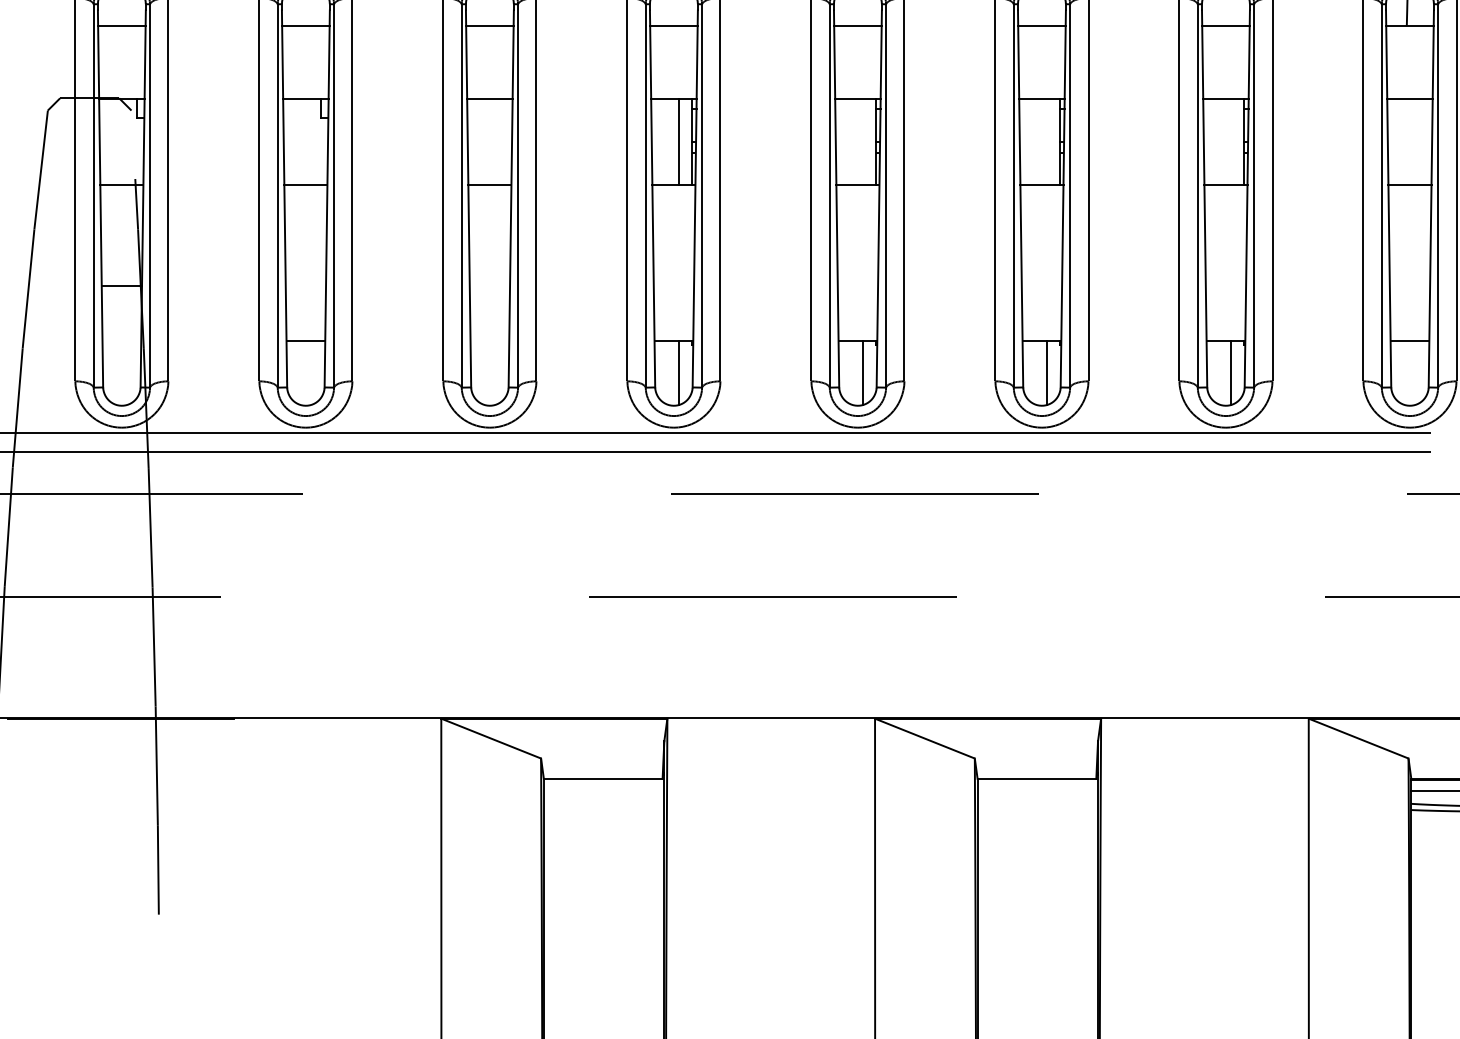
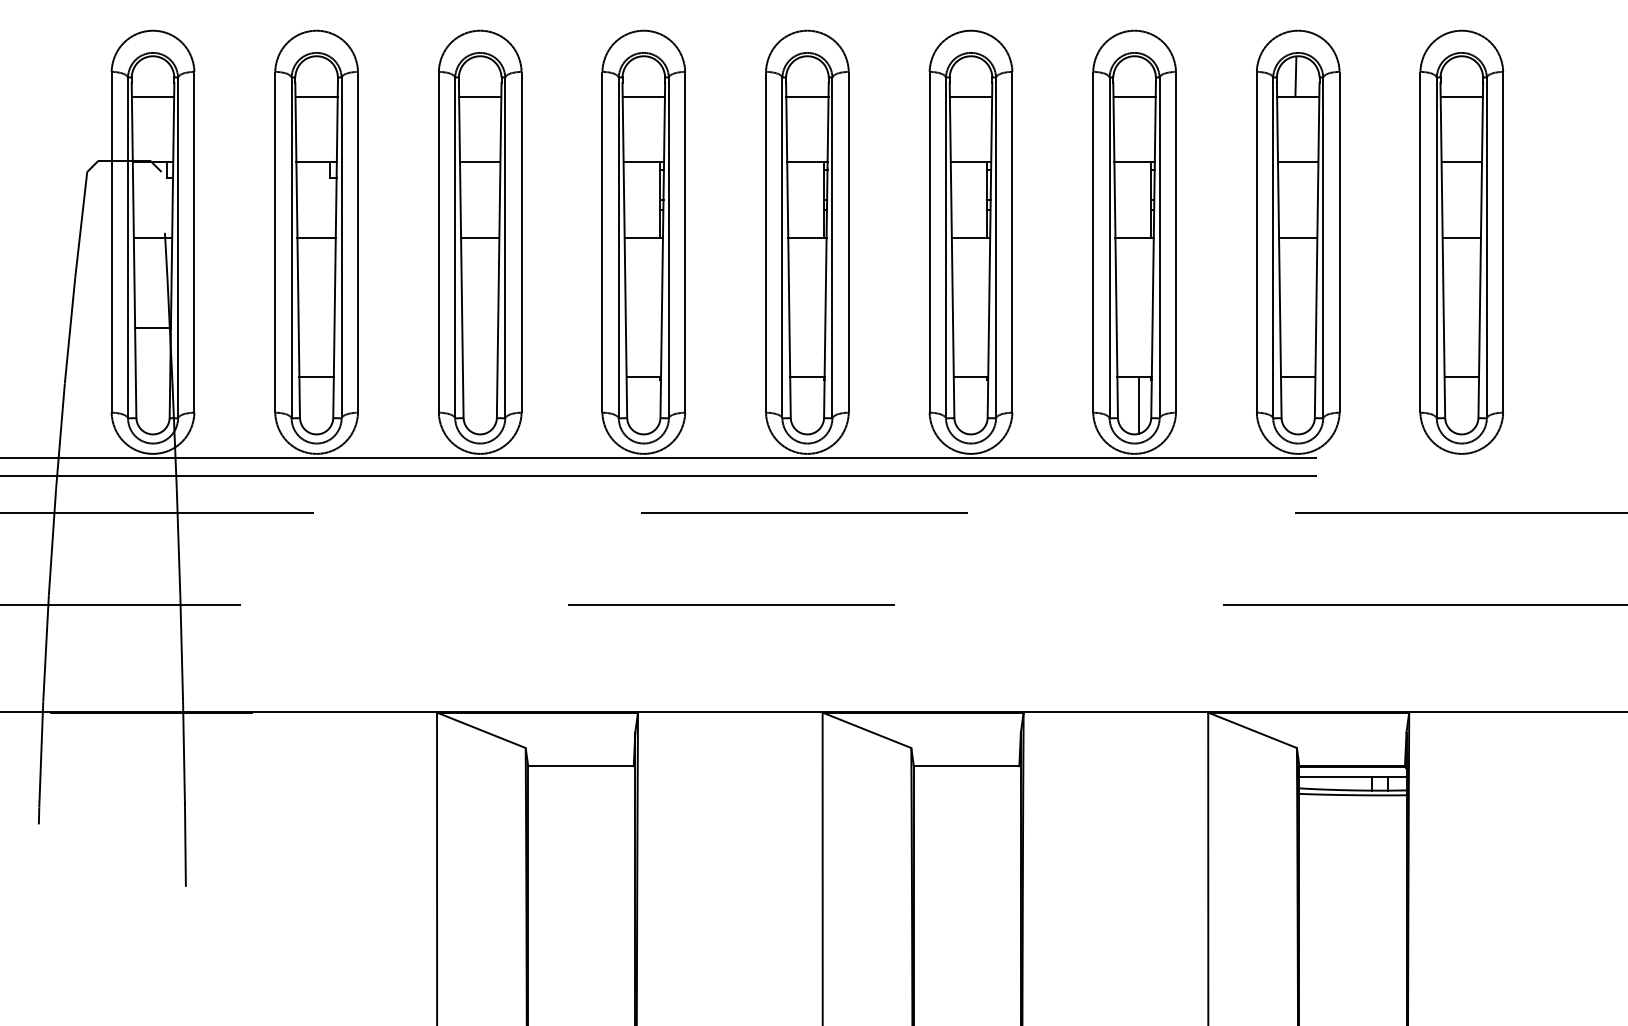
line: (678, 142) -> (647, 200), removed
line: (678, 373) -> (647, 405), removed
line: (862, 373) -> (811, 405), removed
line: (1046, 373) -> (975, 405), removed

